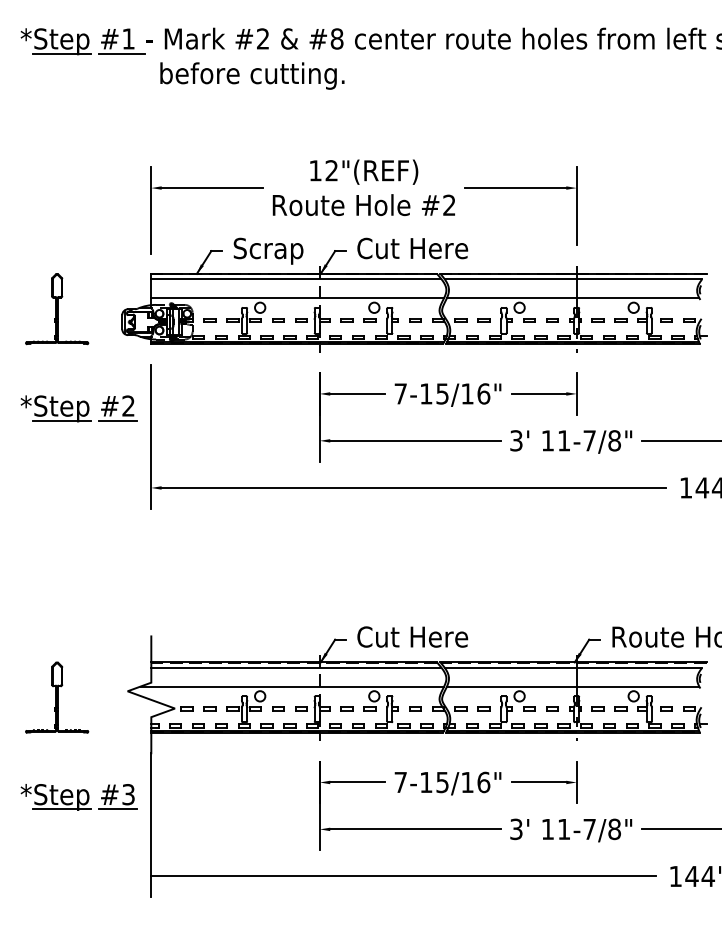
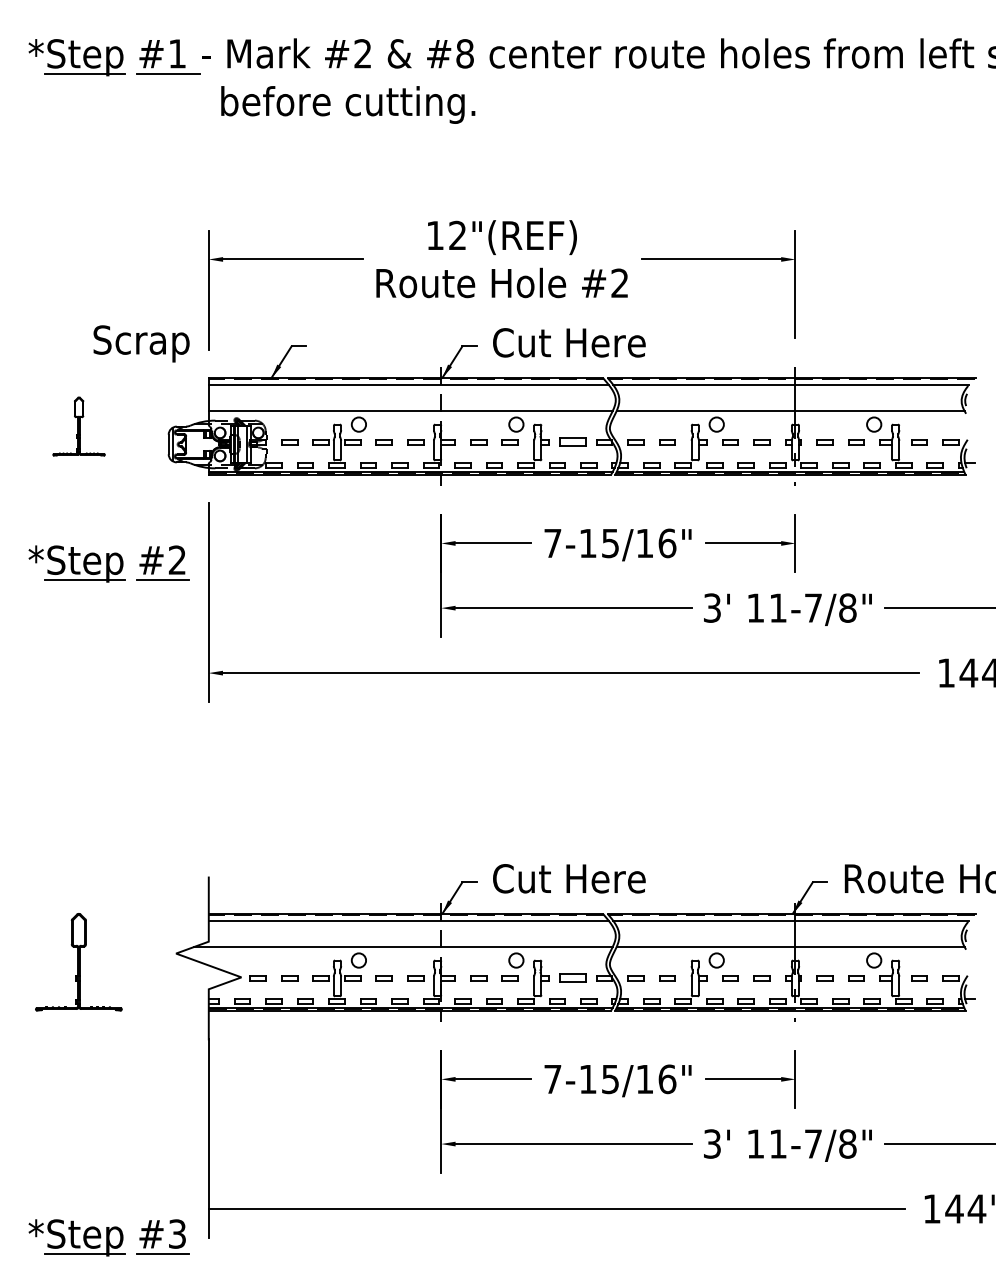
text: (268, 250) -> (141, 342), moved
part: (57, 309) -> (79, 426), size x0.6
part: (415, 320) -> (573, 442), size x1.6
part: (415, 708) -> (573, 977), size x1.6
part: (78, 797) -> (108, 1237), moved

